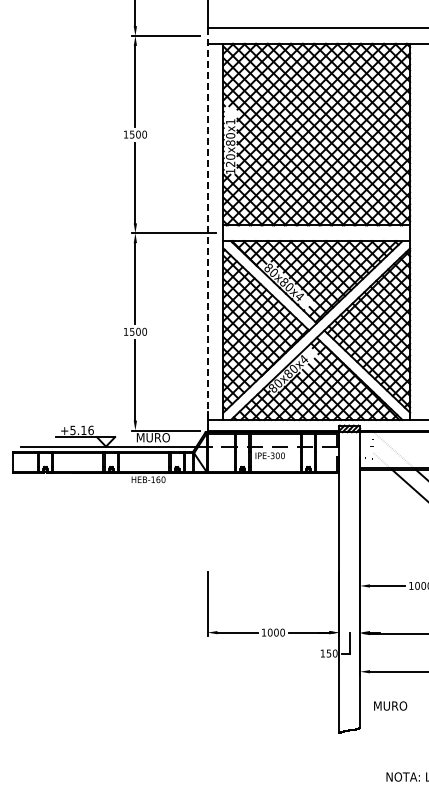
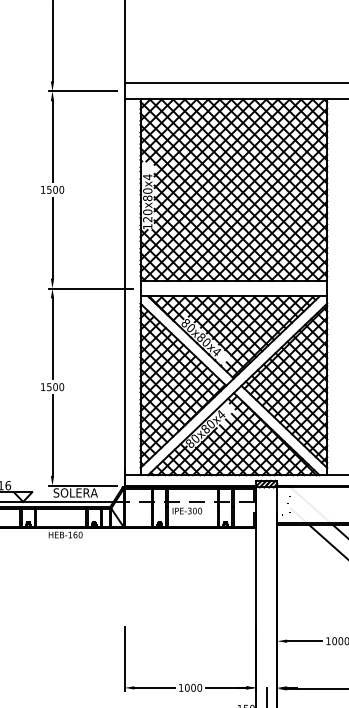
text: (230, 121) -> (147, 176), 120x80x1 -> 120x80x4
line: (207, 228) -> (124, 283), dashed -> solid
text: (158, 437) -> (75, 492), MURO -> SOLERA

